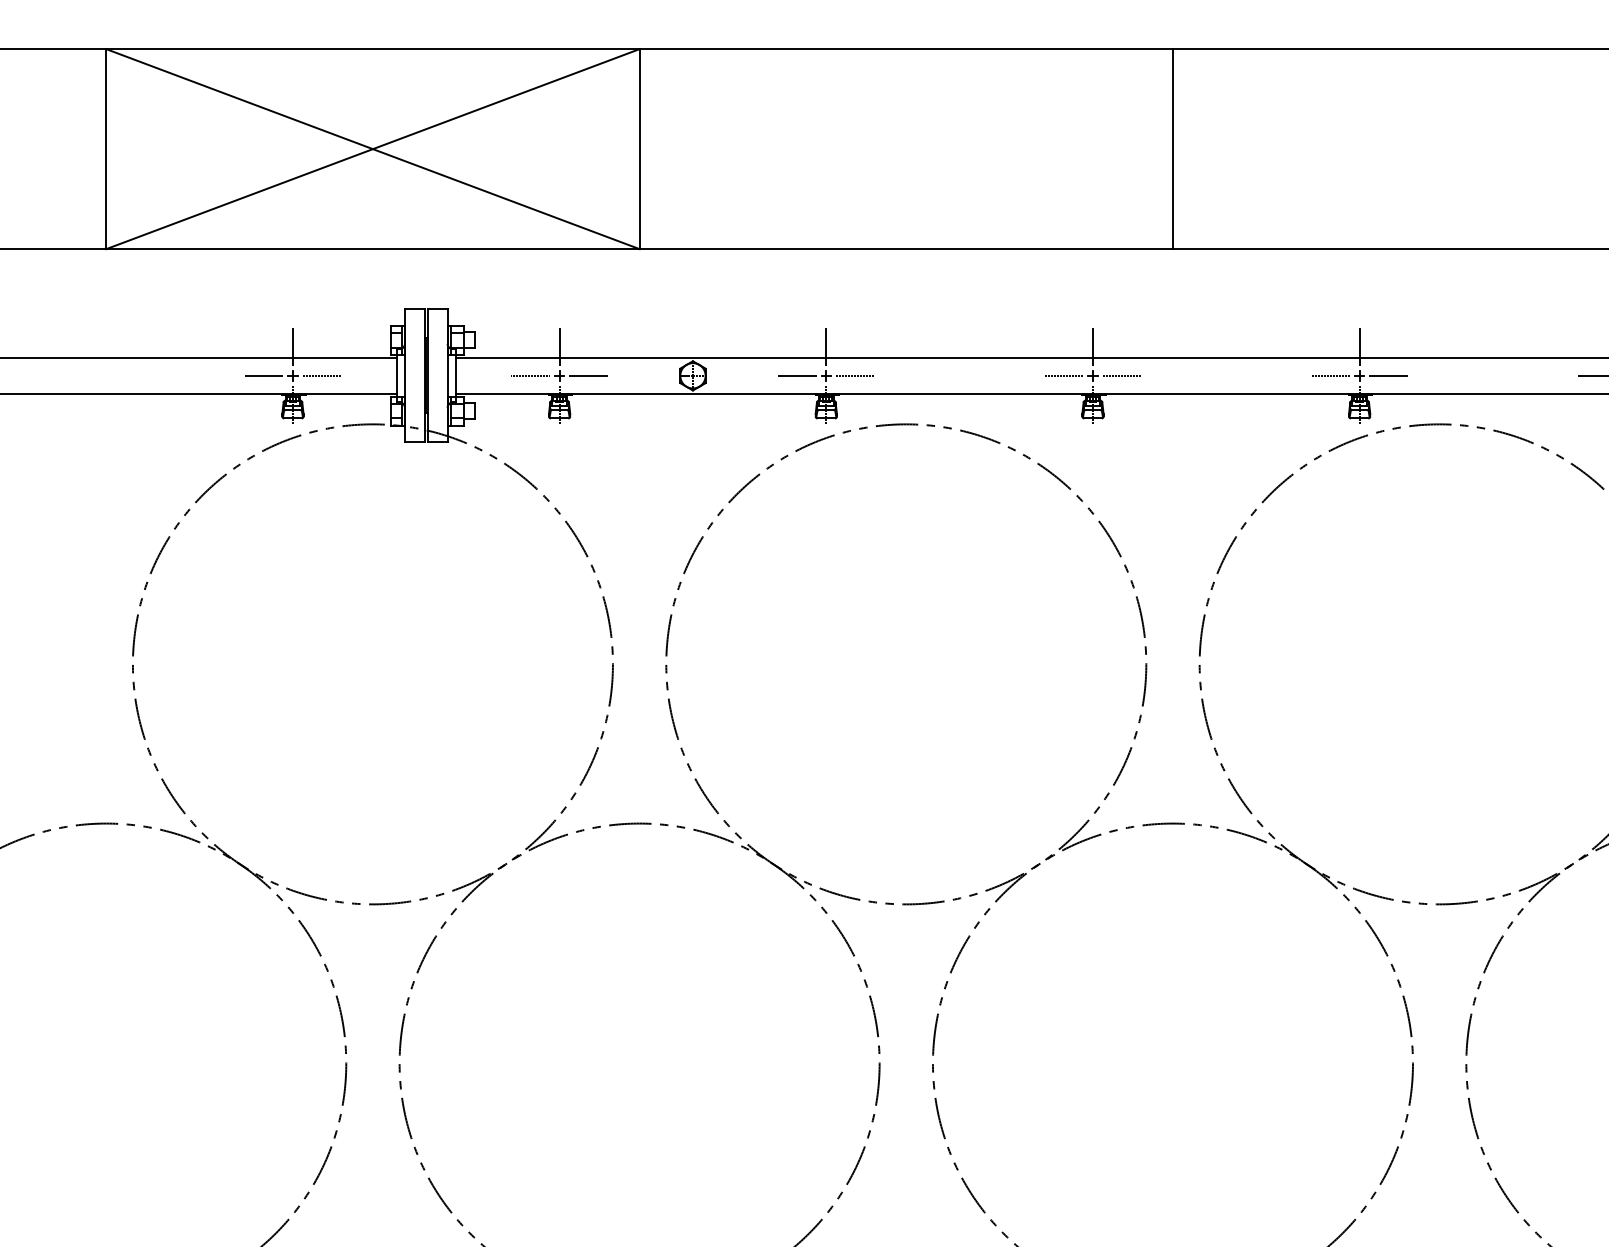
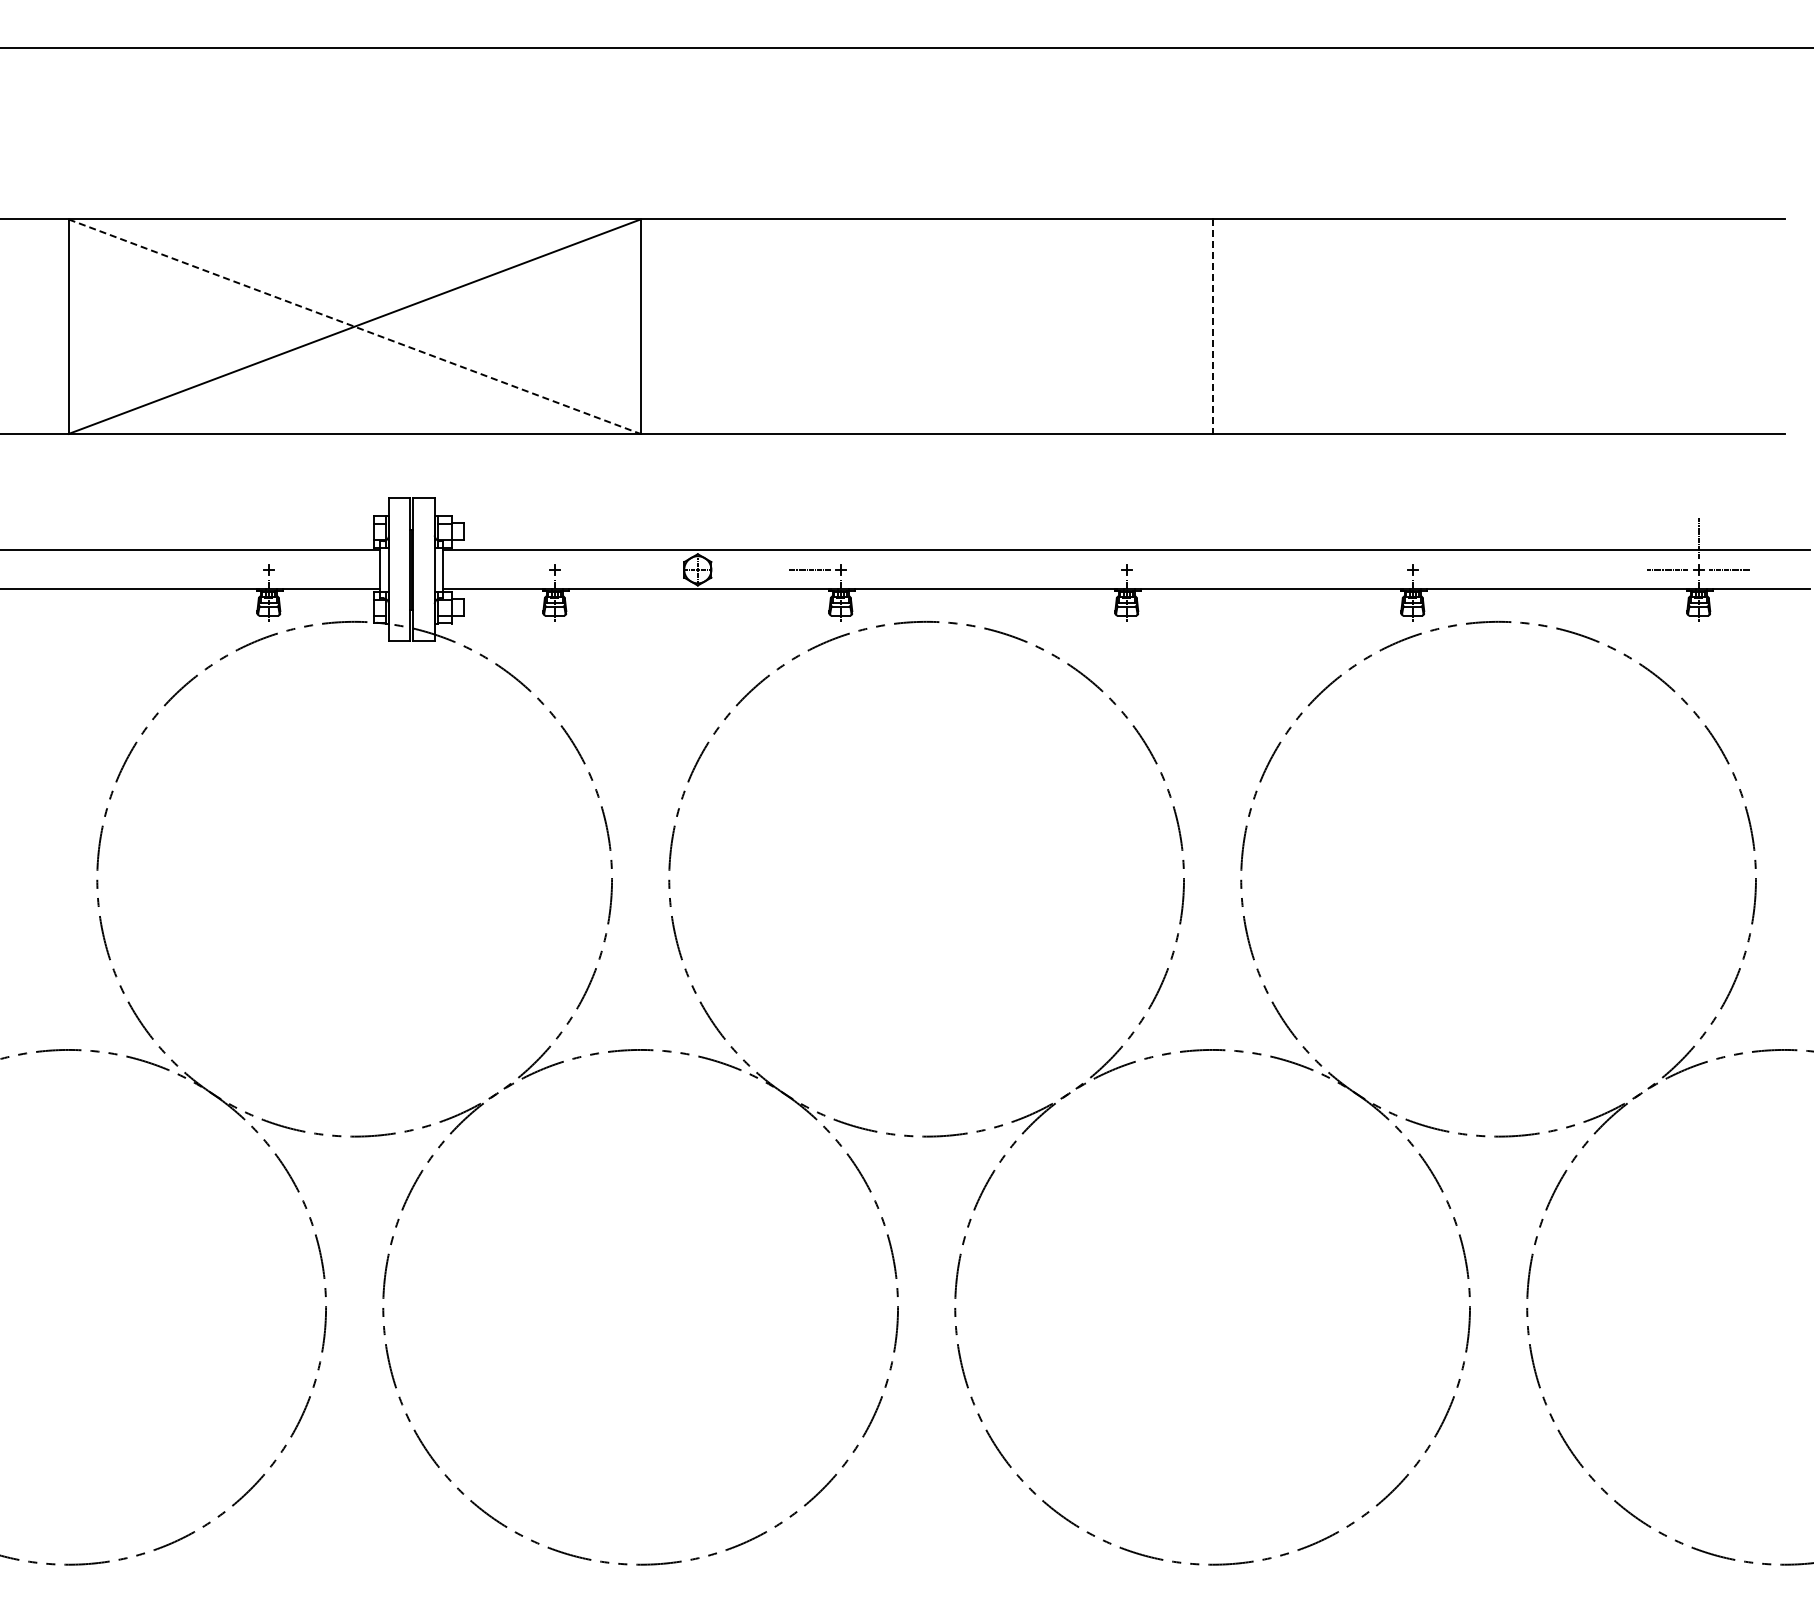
line: (373, 148) -> (355, 326), solid -> dashed
line: (1172, 149) -> (1212, 327), solid -> dashed
line: (292, 346) -> (268, 538), removed
line: (559, 346) -> (554, 538), removed
line: (825, 346) -> (840, 538), removed
line: (1092, 346) -> (1126, 538), removed
line: (1359, 346) -> (1412, 538), removed
line: (263, 375) -> (237, 569), removed
line: (321, 375) -> (299, 569), removed
line: (530, 375) -> (523, 569), removed
line: (588, 375) -> (585, 569), removed
line: (854, 375) -> (871, 569), removed
line: (1063, 375) -> (1095, 569), removed
line: (1121, 375) -> (1157, 569), removed
line: (1330, 375) -> (1381, 569), removed
line: (1388, 375) -> (1443, 569), removed

